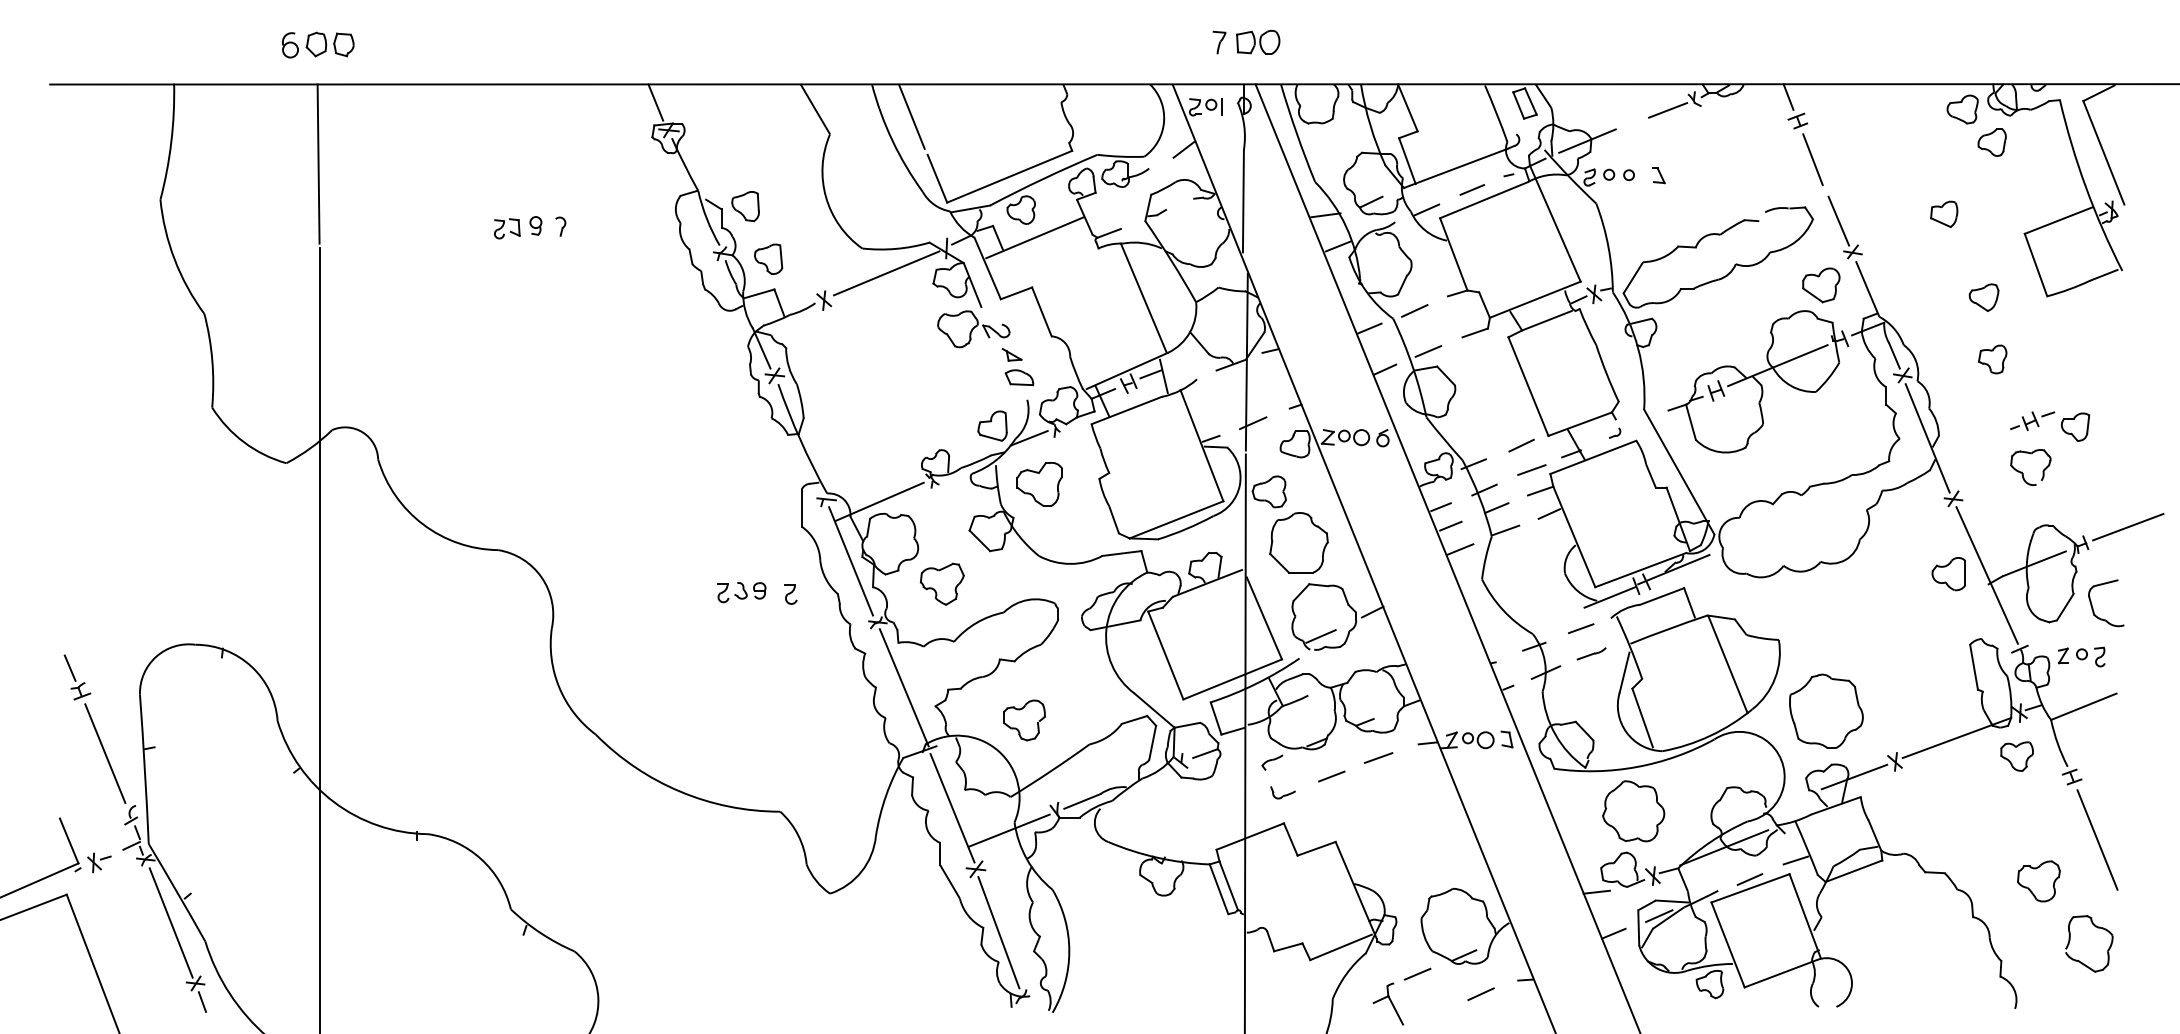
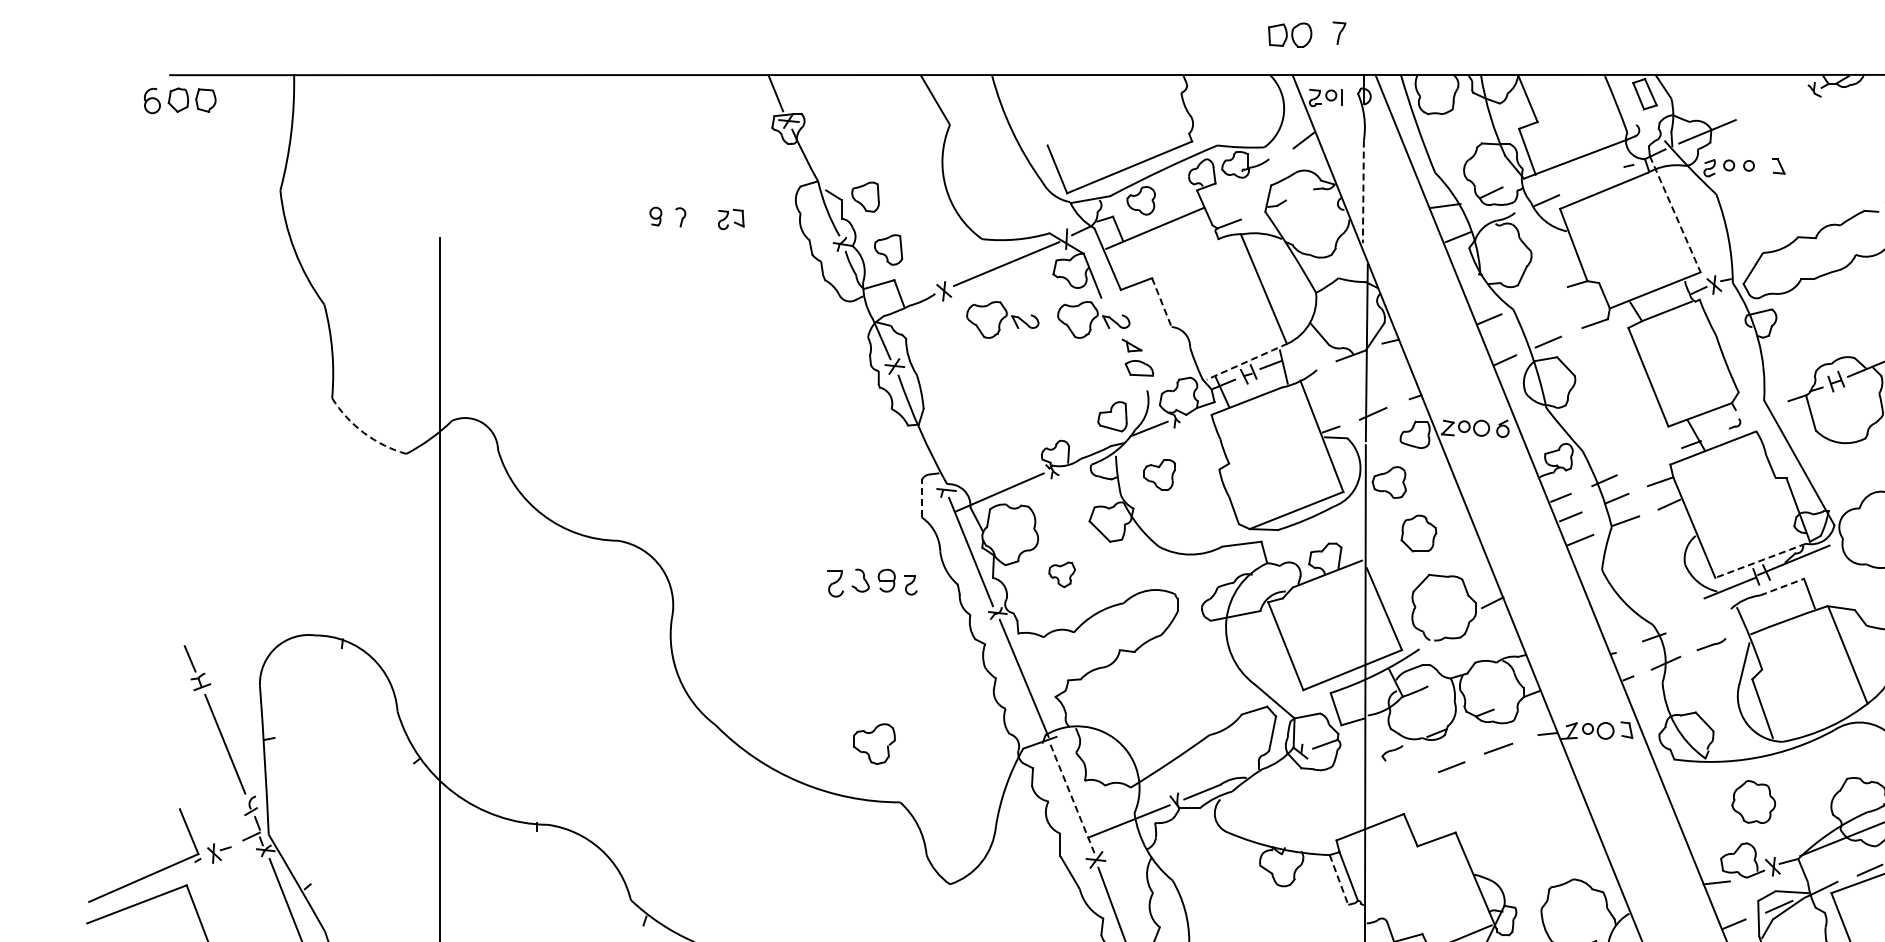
part: (1258, 42) -> (1290, 35), moved
part: (318, 44) -> (180, 100), moved
line: (1668, 110) -> (1788, 101), removed
line: (911, 116) -> (1031, 107), removed
line: (318, 163) -> (438, 154), removed
line: (1472, 189) -> (1592, 180), removed
line: (1243, 201) -> (1363, 192), solid -> dashed
line: (1555, 224) -> (1675, 215), solid -> dashed
part: (507, 228) -> (731, 219), moved
line: (1414, 310) -> (1534, 301), removed
line: (1042, 312) -> (1162, 303), solid -> dashed
part: (882, 329) -> (1002, 320), added
line: (1126, 371) -> (1246, 362), solid -> dashed
arc: (244, 442) -> (364, 433), solid -> dashed
line: (1521, 445) -> (1641, 436), removed
line: (1473, 464) -> (1593, 455), removed
line: (1531, 469) -> (1651, 460), removed
part: (1039, 484) -> (1159, 475), size x0.7
line: (801, 508) -> (921, 499), solid -> dashed
part: (1298, 542) -> (1418, 533), size x0.6
line: (1640, 570) -> (1760, 561), solid -> dashed
part: (941, 583) -> (1061, 574), size x0.6
part: (741, 592) -> (861, 583), size x1.4
line: (1662, 596) -> (1782, 587), solid -> dashed
line: (1580, 628) -> (1700, 619), removed
line: (1320, 636) -> (1440, 627), removed
part: (1024, 720) -> (874, 744), moved
part: (1282, 792) -> (1402, 783), removed
line: (952, 808) -> (1072, 799), solid -> dashed
part: (1633, 811) -> (1753, 802), size x0.7
line: (1219, 889) -> (1339, 880), solid -> dashed

